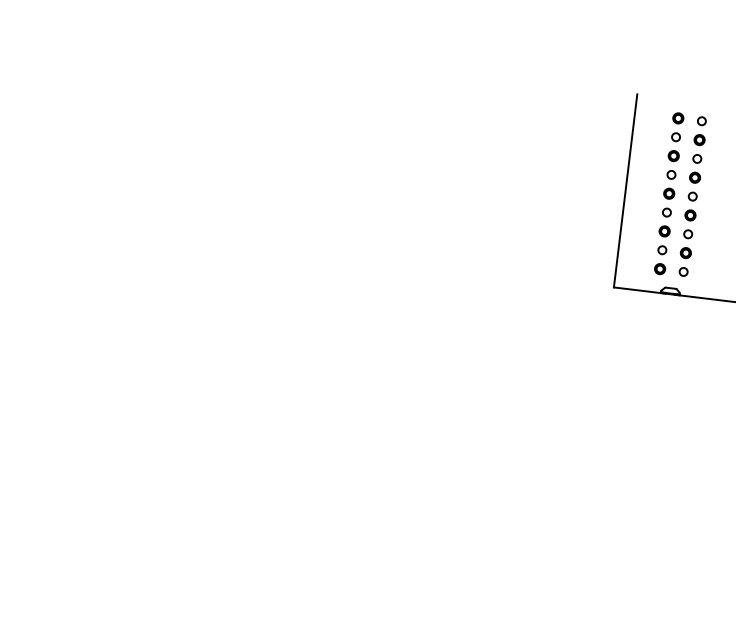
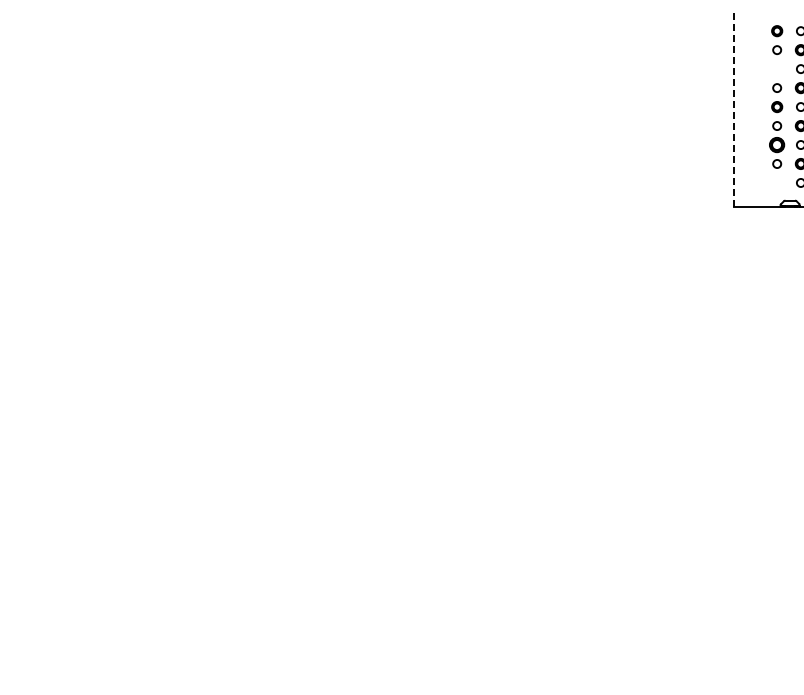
part: (674, 156) -> (777, 69), removed
line: (625, 189) -> (733, 108), solid -> dashed
part: (665, 230) -> (777, 144), size x1.4
part: (660, 268) -> (777, 182), removed

